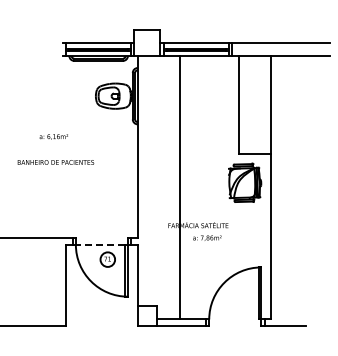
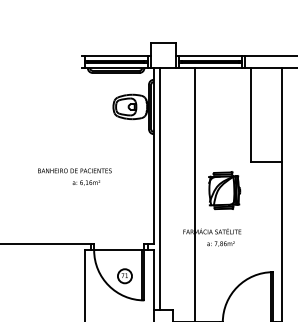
text: (53, 136) -> (86, 182), moved
line: (144, 181) -> (160, 189), added
part: (245, 182) -> (224, 190), moved
line: (100, 244) -> (117, 250), dashed -> solid
part: (107, 259) -> (124, 276), moved

